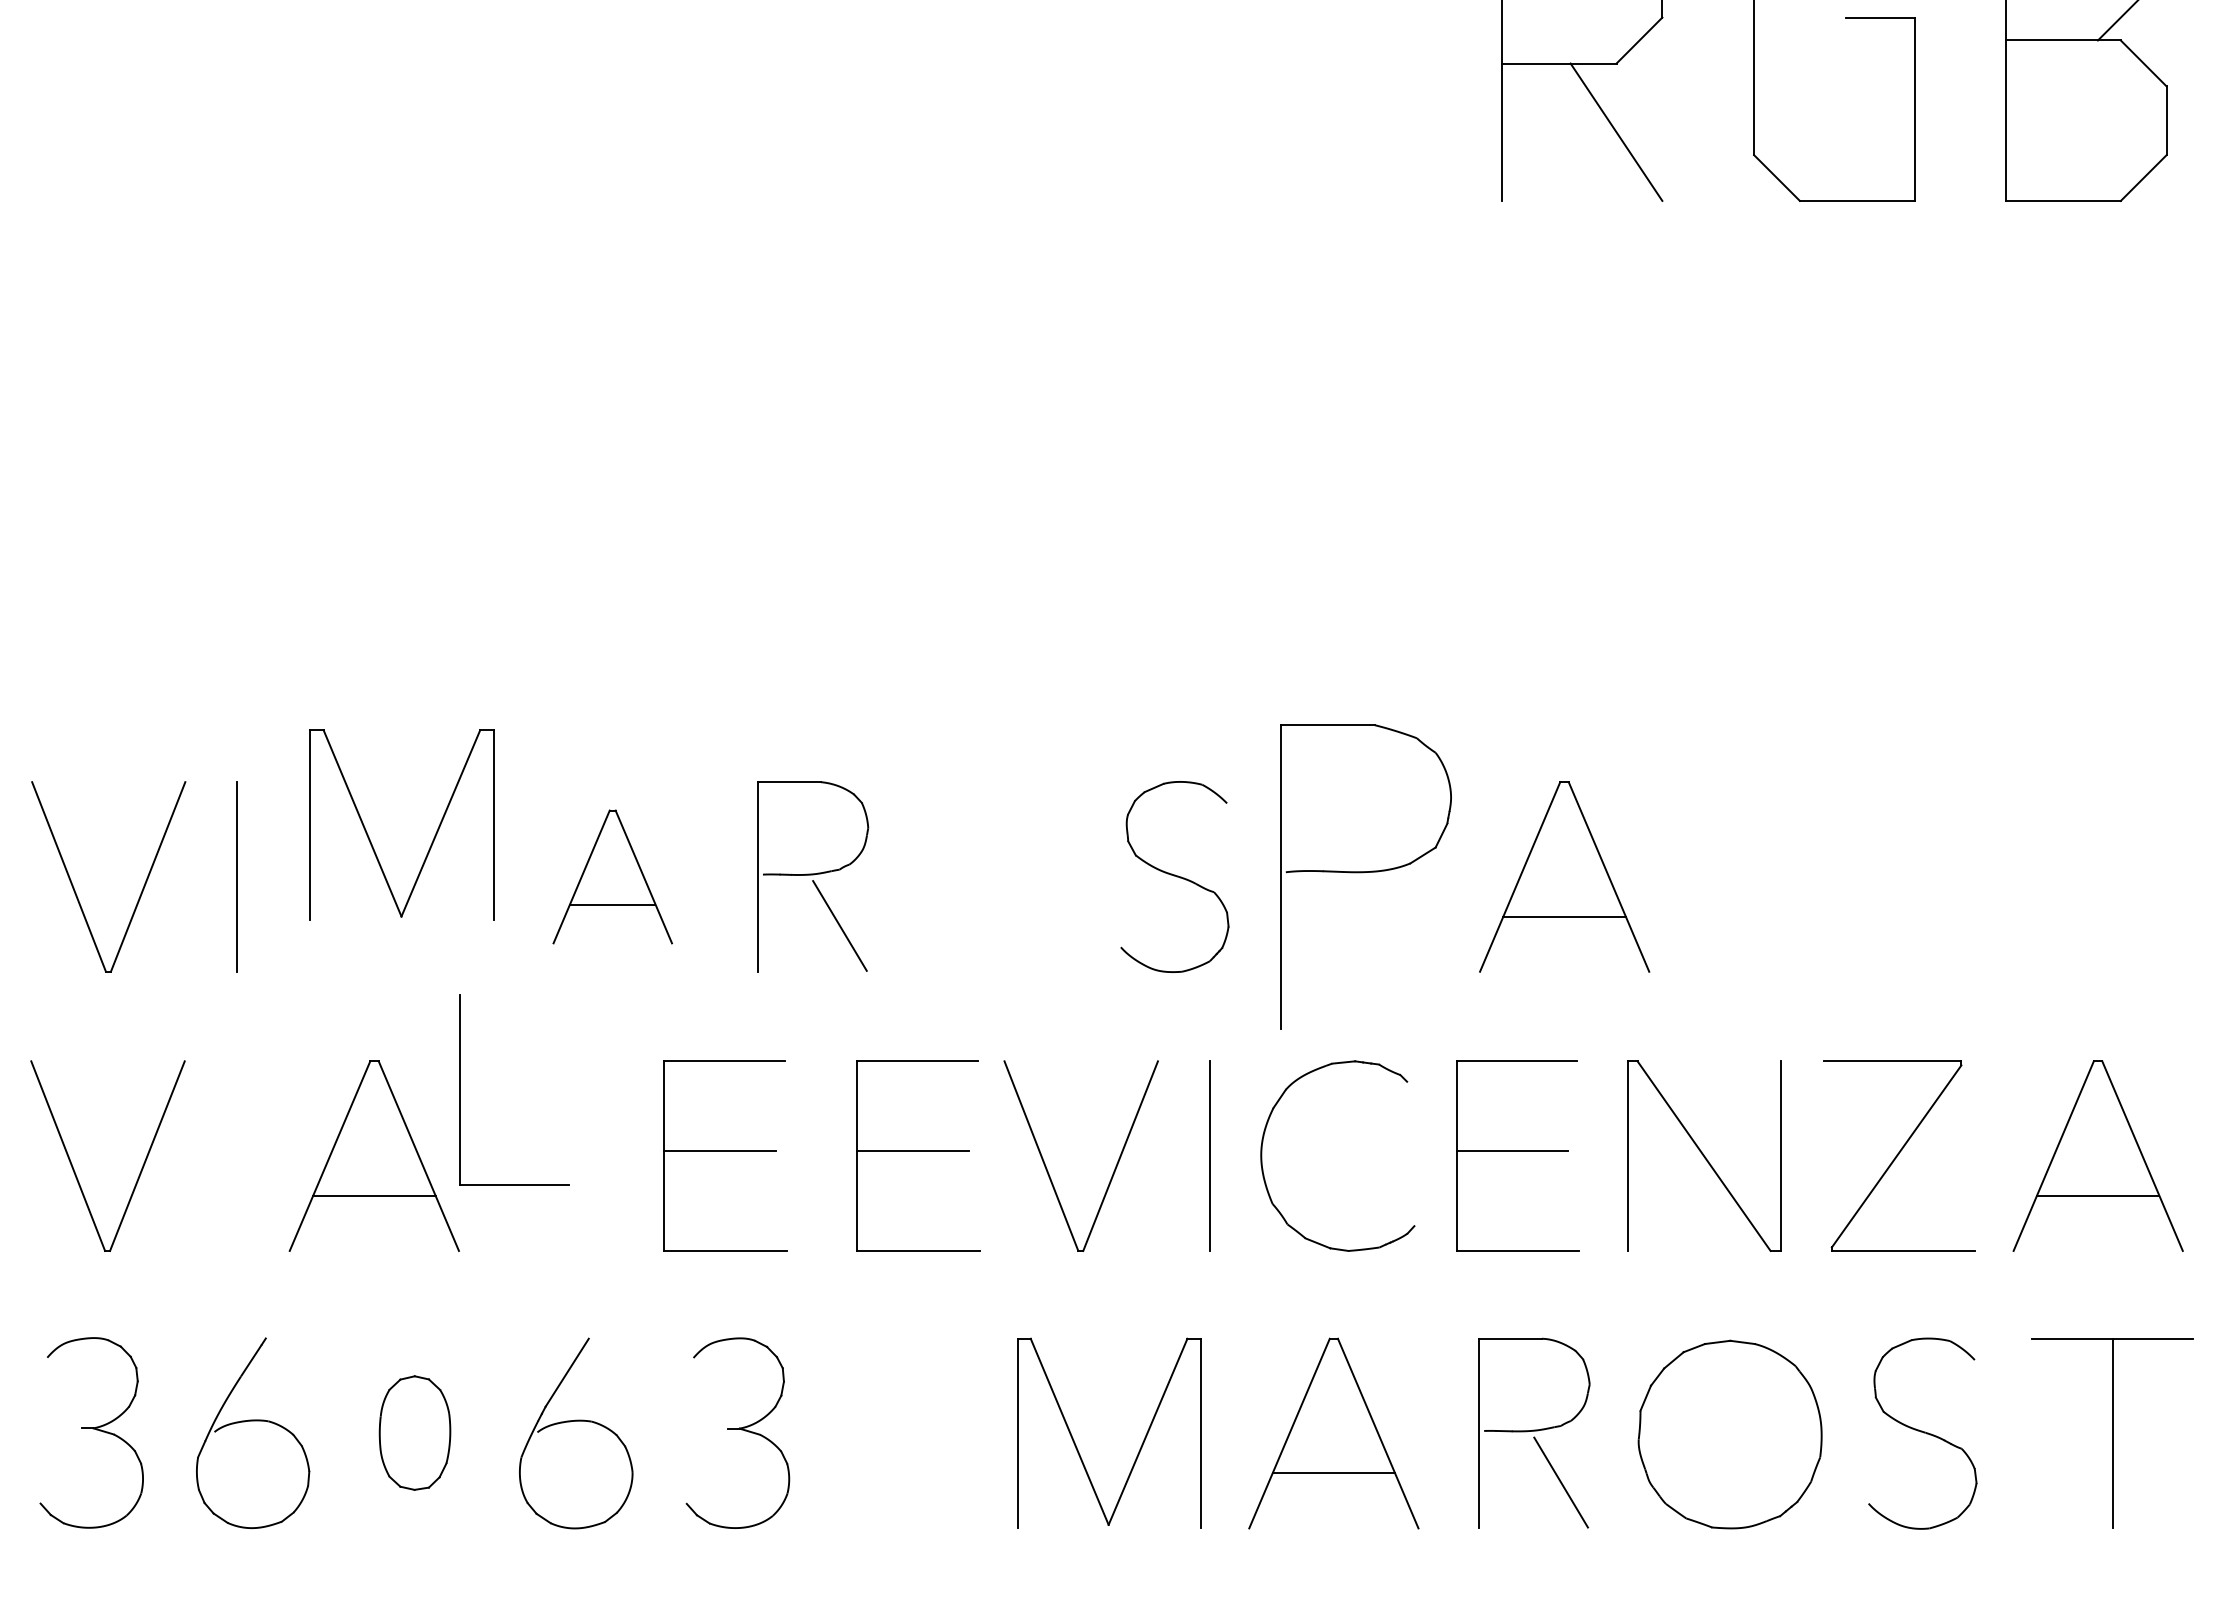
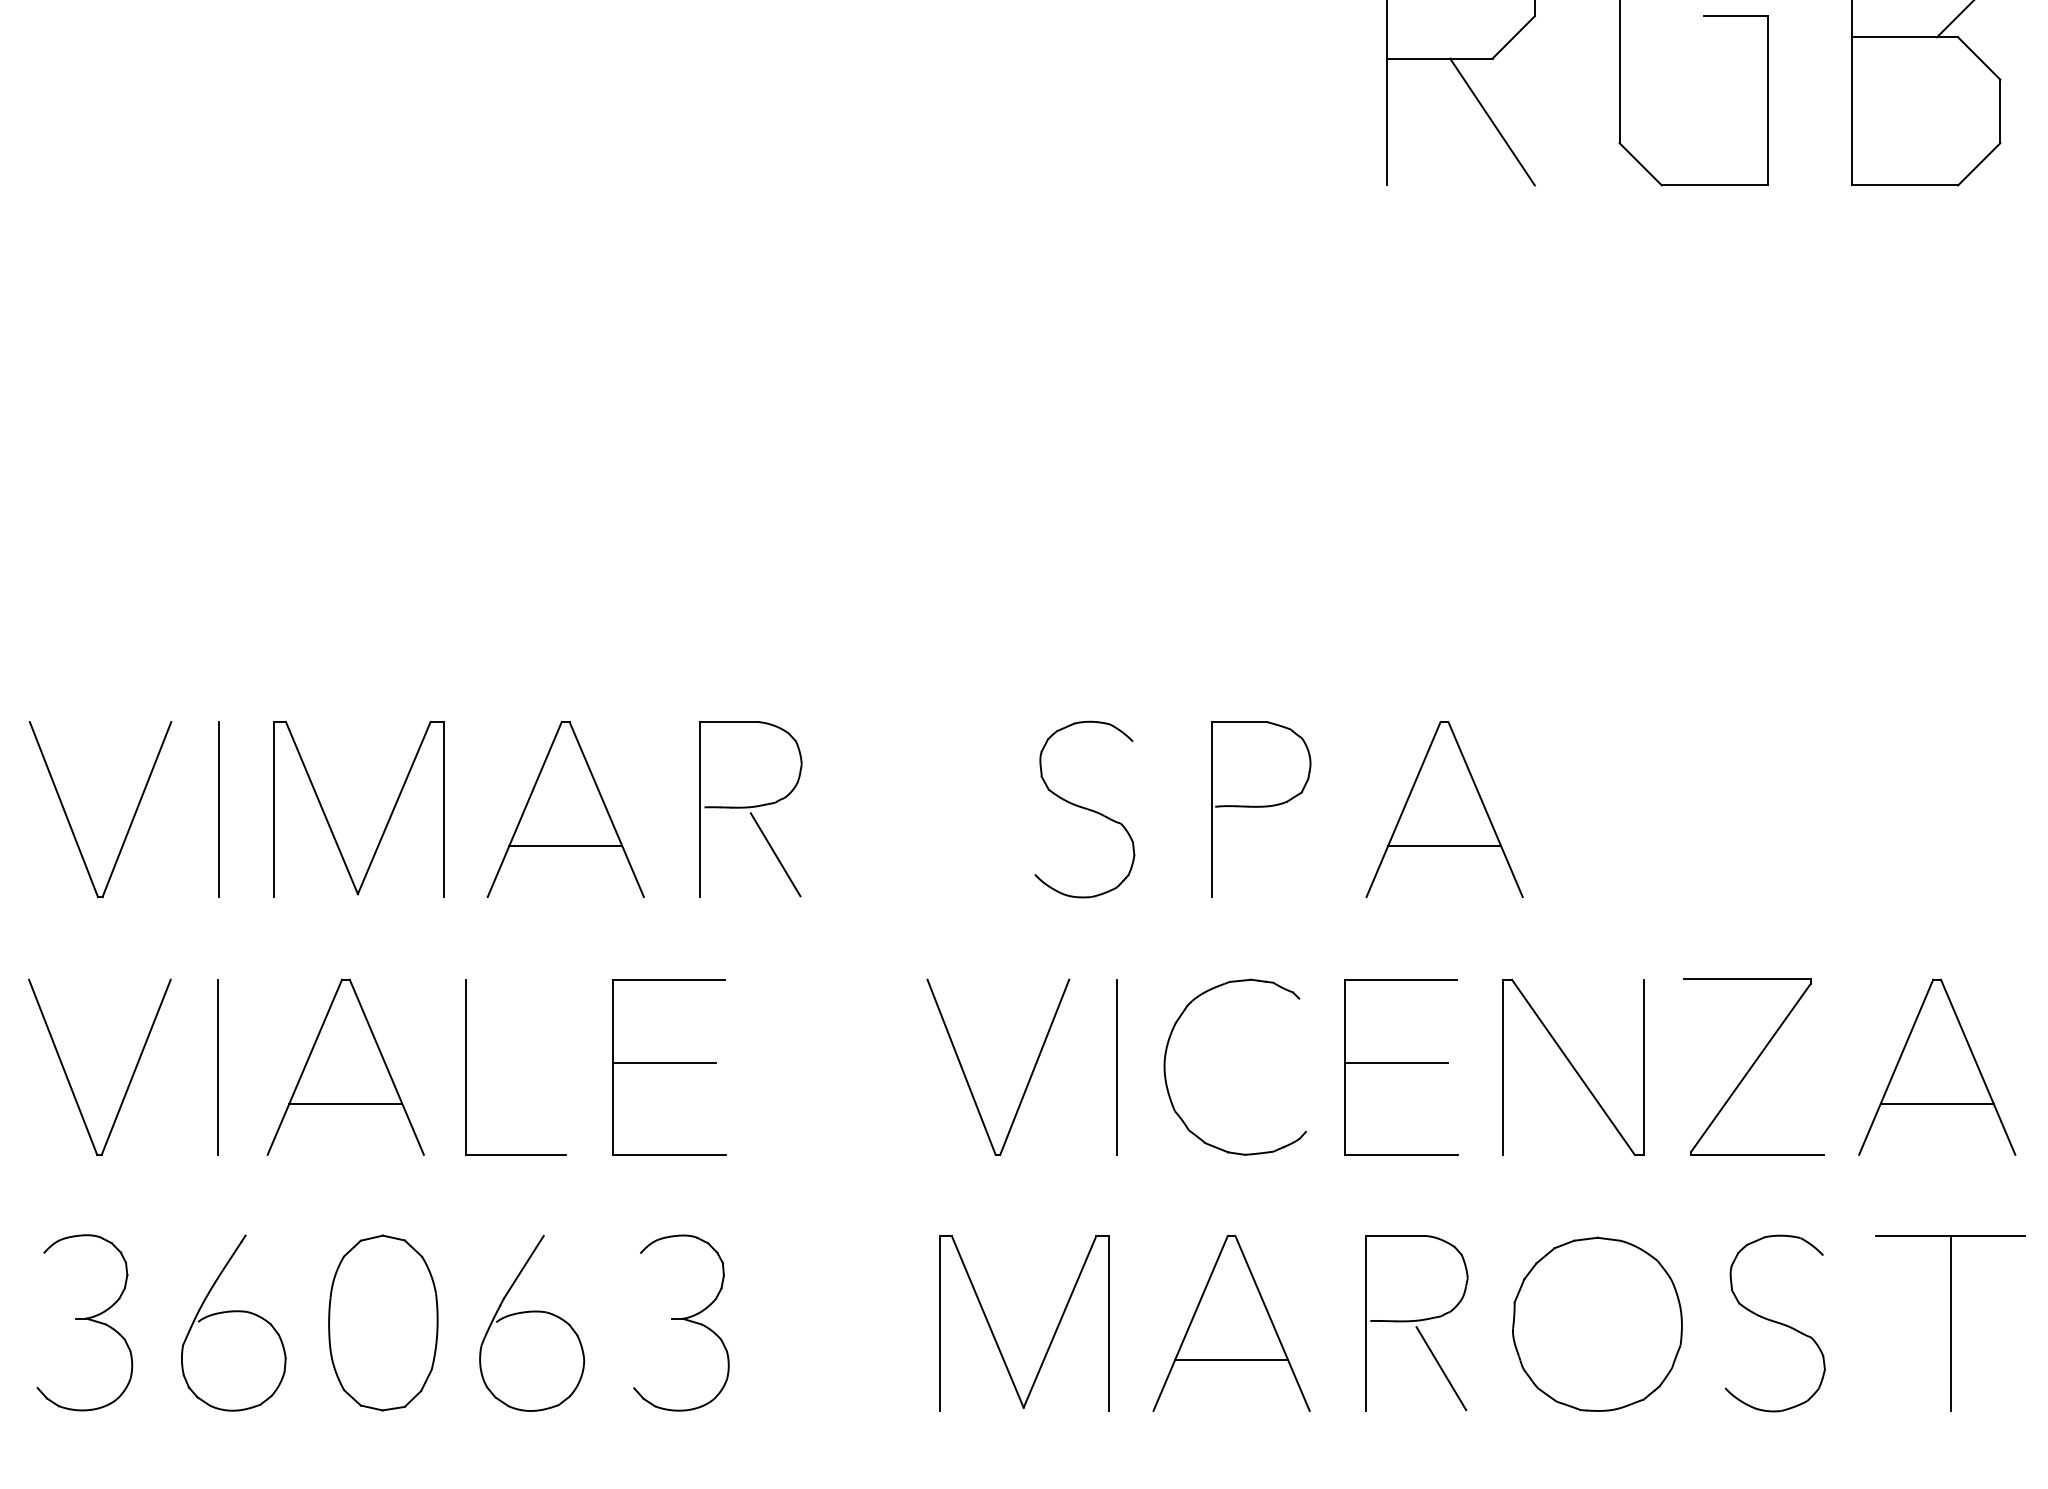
part: (370, 839) -> (329, 822), moved
part: (612, 876) -> (565, 809), size x1.43
part: (1366, 876) -> (1261, 809), size x0.62
part: (460, 1089) -> (465, 1066), moved
line: (236, 1155) -> (218, 1066), added
part: (918, 1155) -> (848, 1066), removed
part: (414, 1432) -> (382, 1322), size x1.67

